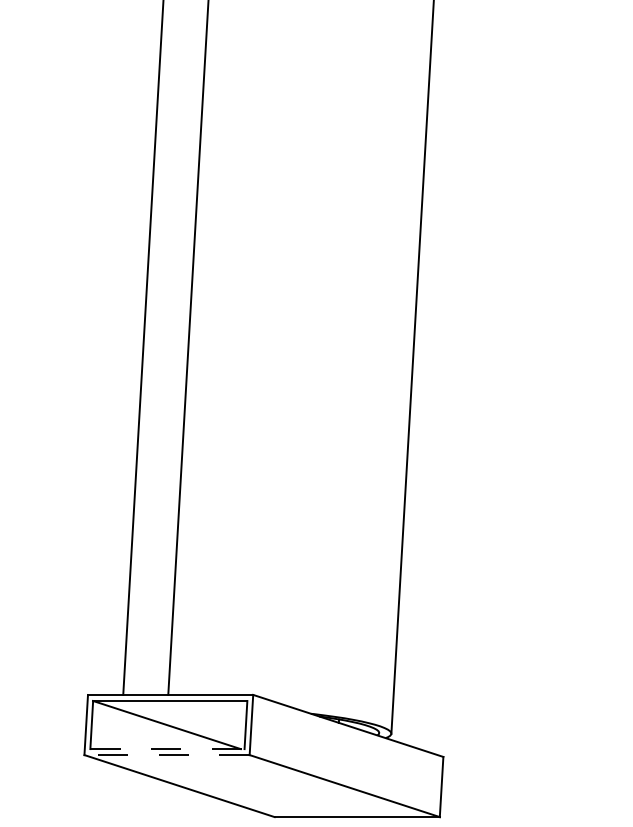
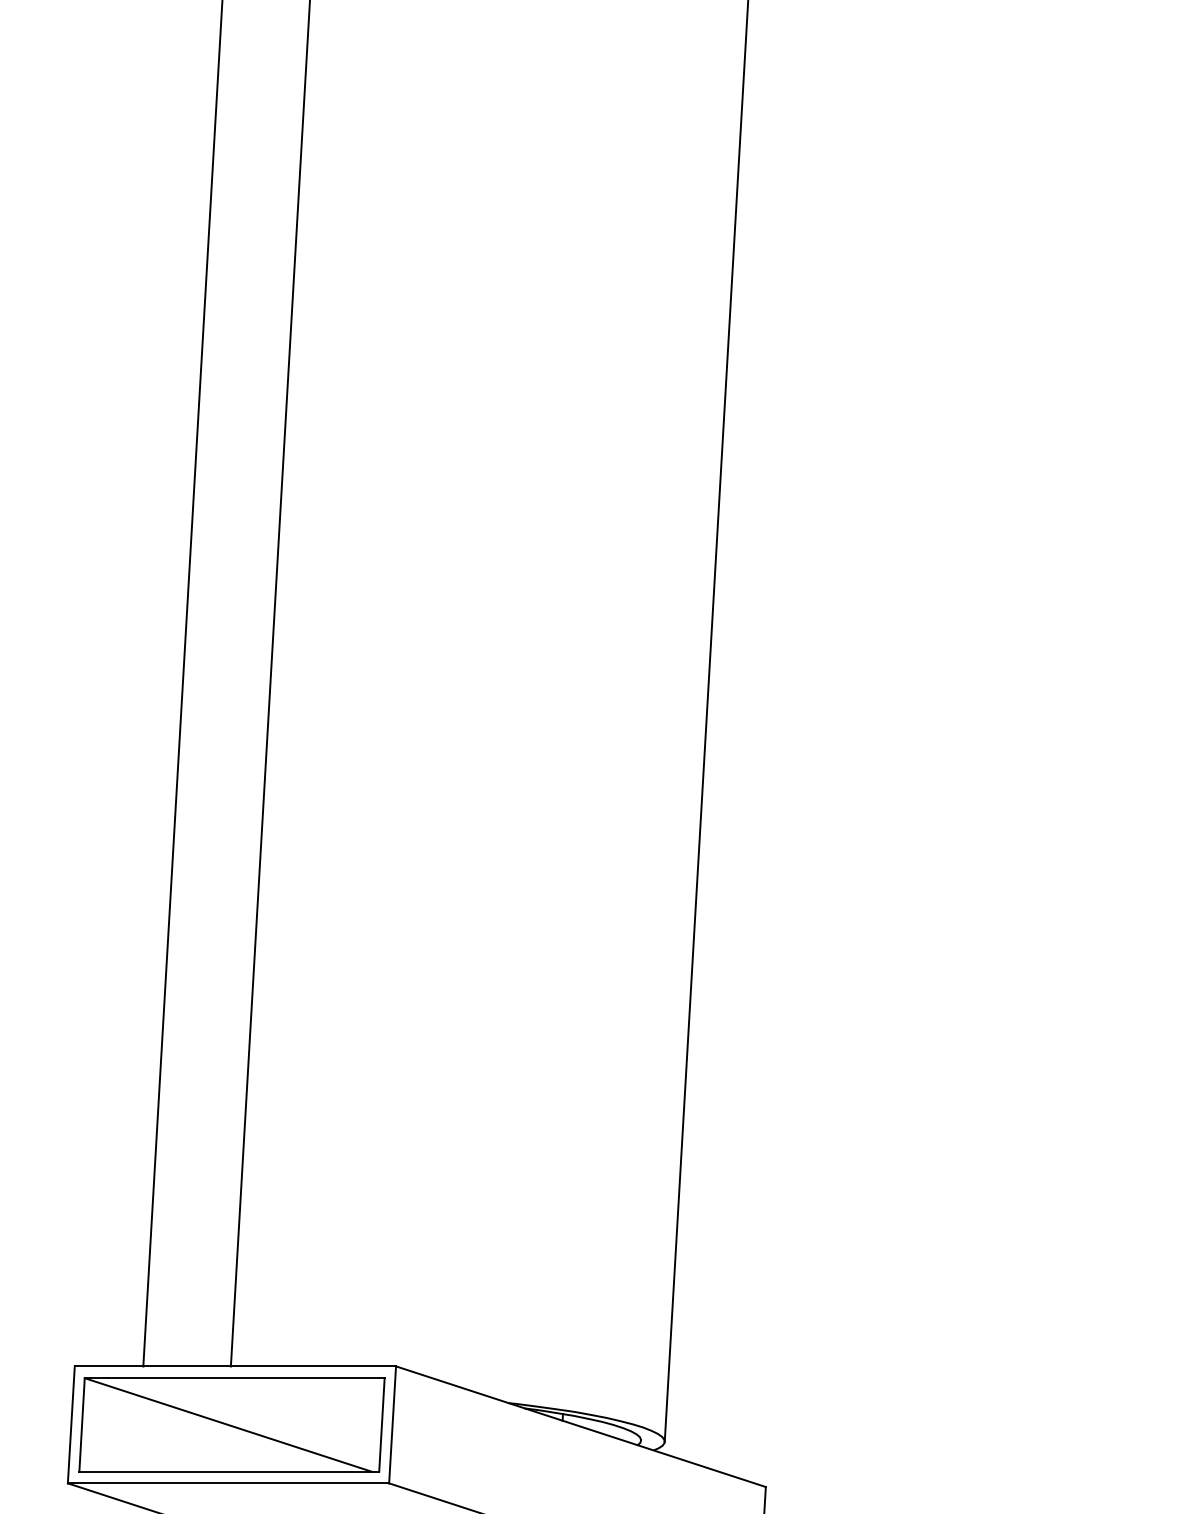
line: (168, 749) -> (231, 1472), dashed -> solid
line: (167, 755) -> (229, 1484), dashed -> solid

